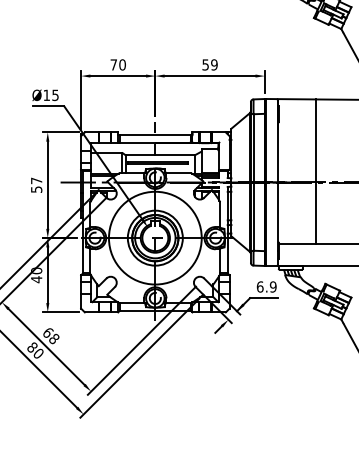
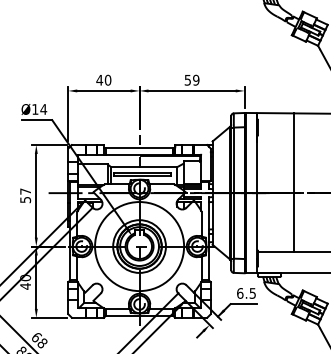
text: (113, 64) -> (99, 79), 70 -> 40
text: (55, 95) -> (43, 109), Ø15 -> Ø14
text: (272, 286) -> (252, 292), 6.9 -> 6.5

